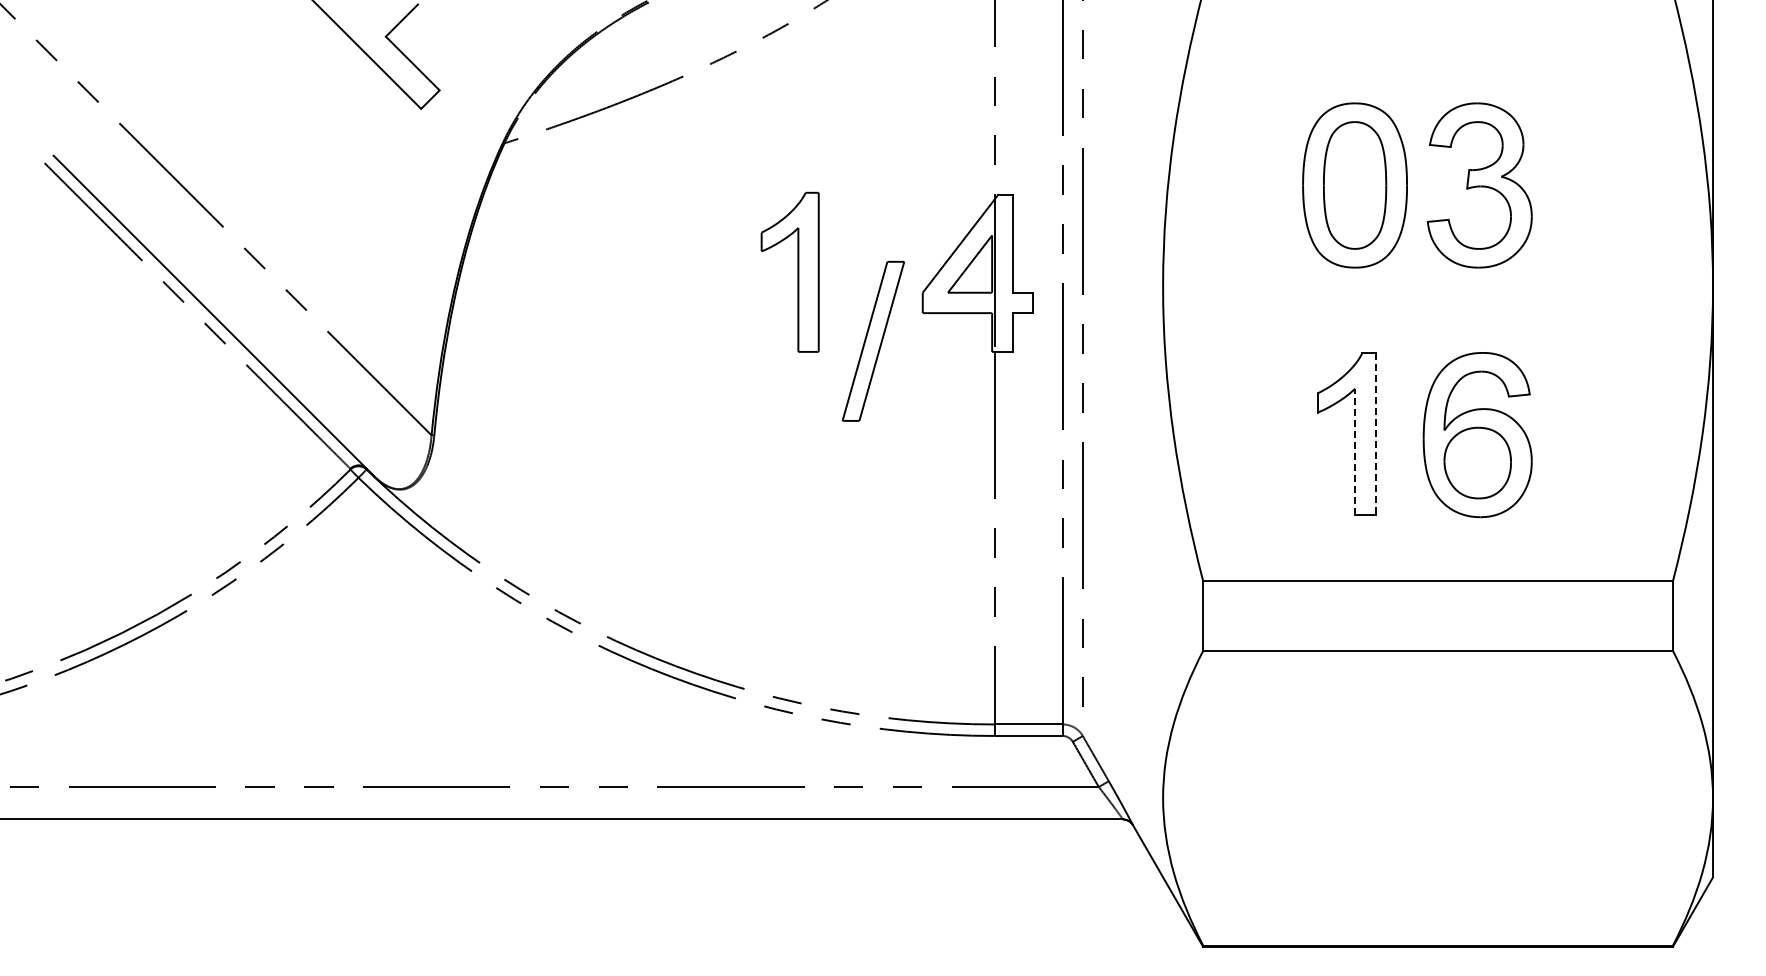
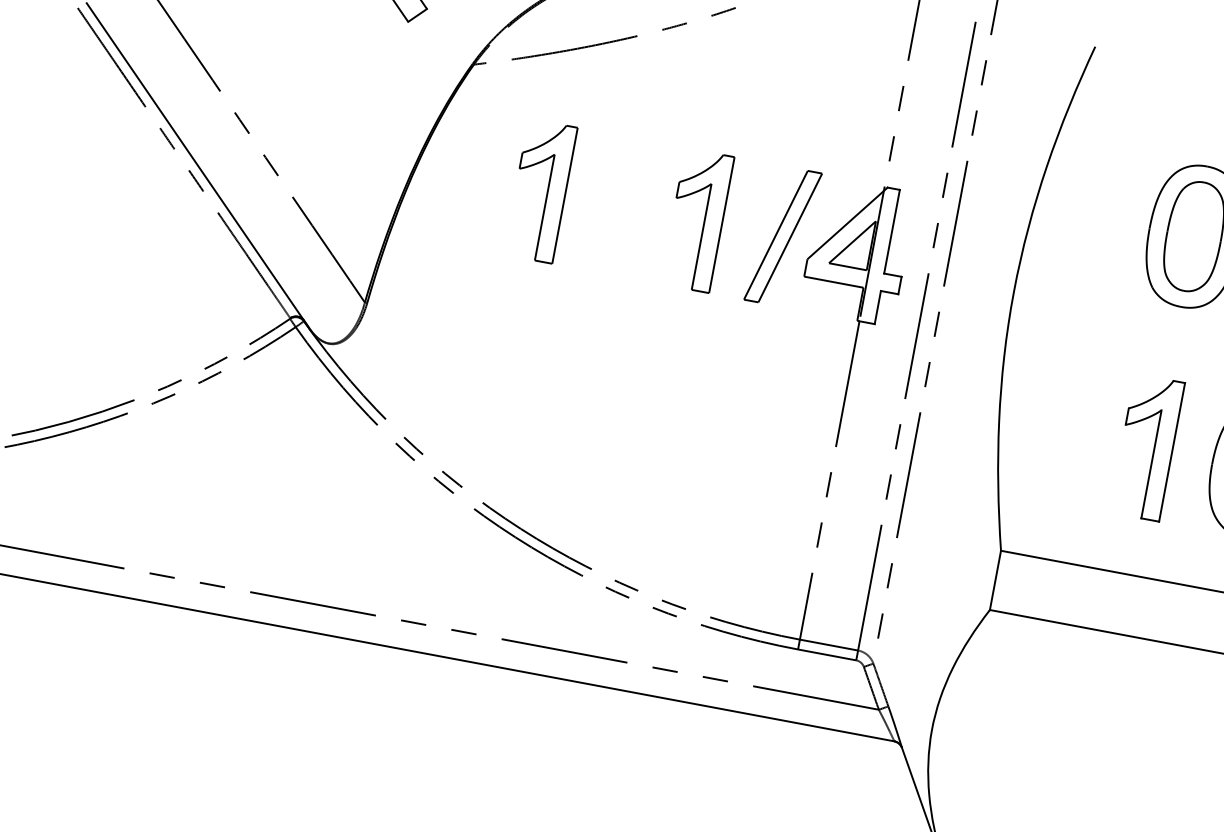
part: (614, 271) -> (547, 191), added
part: (872, 340) -> (782, 235), moved
line: (1375, 434) -> (1171, 452), dashed -> solid
line: (1355, 451) -> (1151, 464), dashed -> solid

